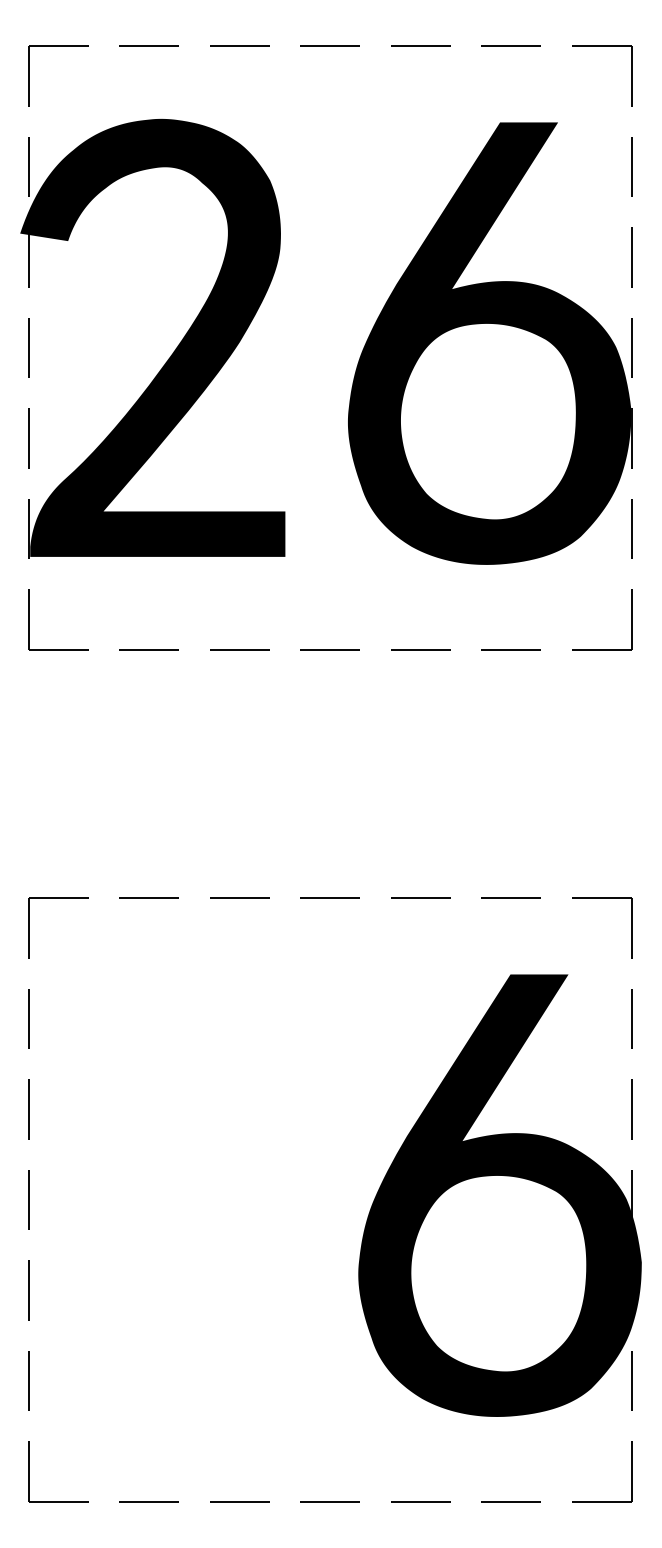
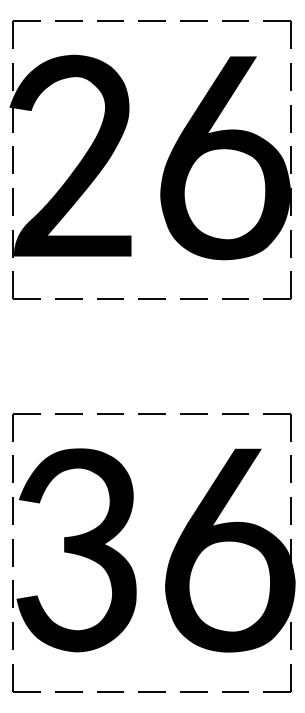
fill: (165, 1195) -> (76, 550), added

